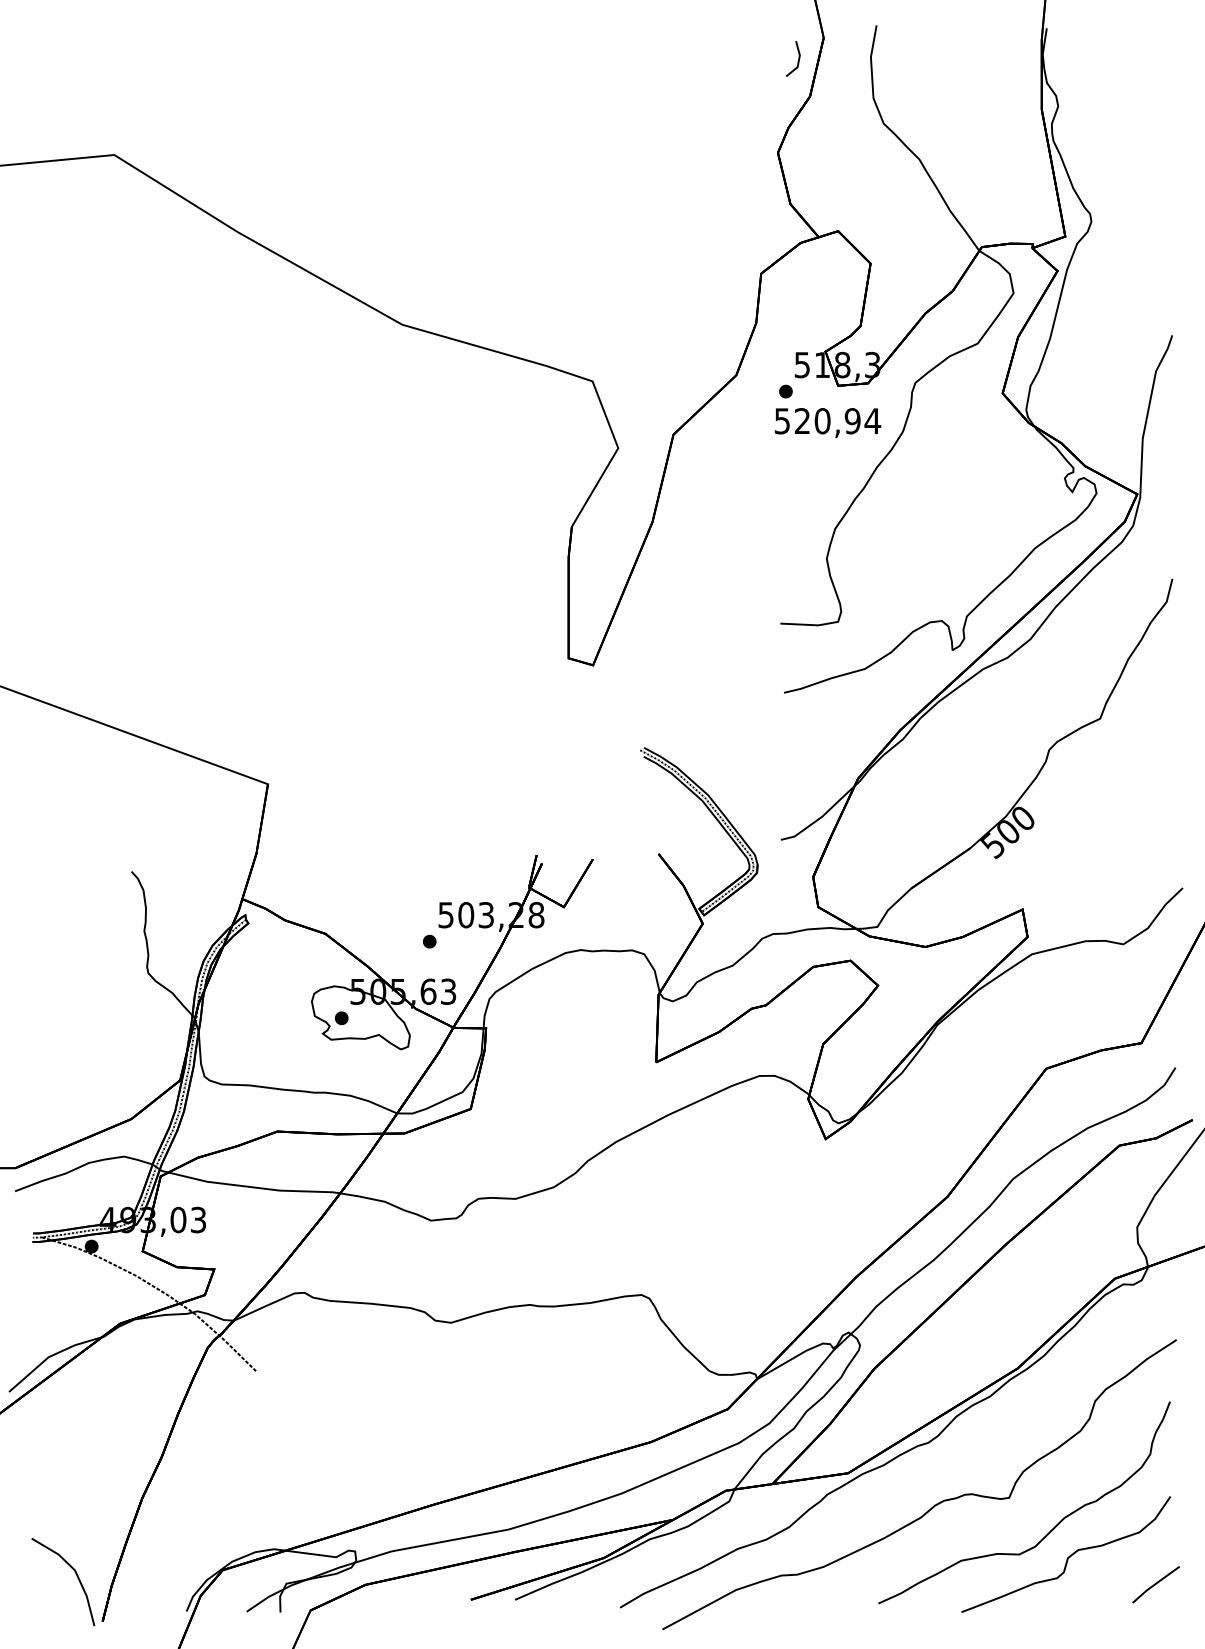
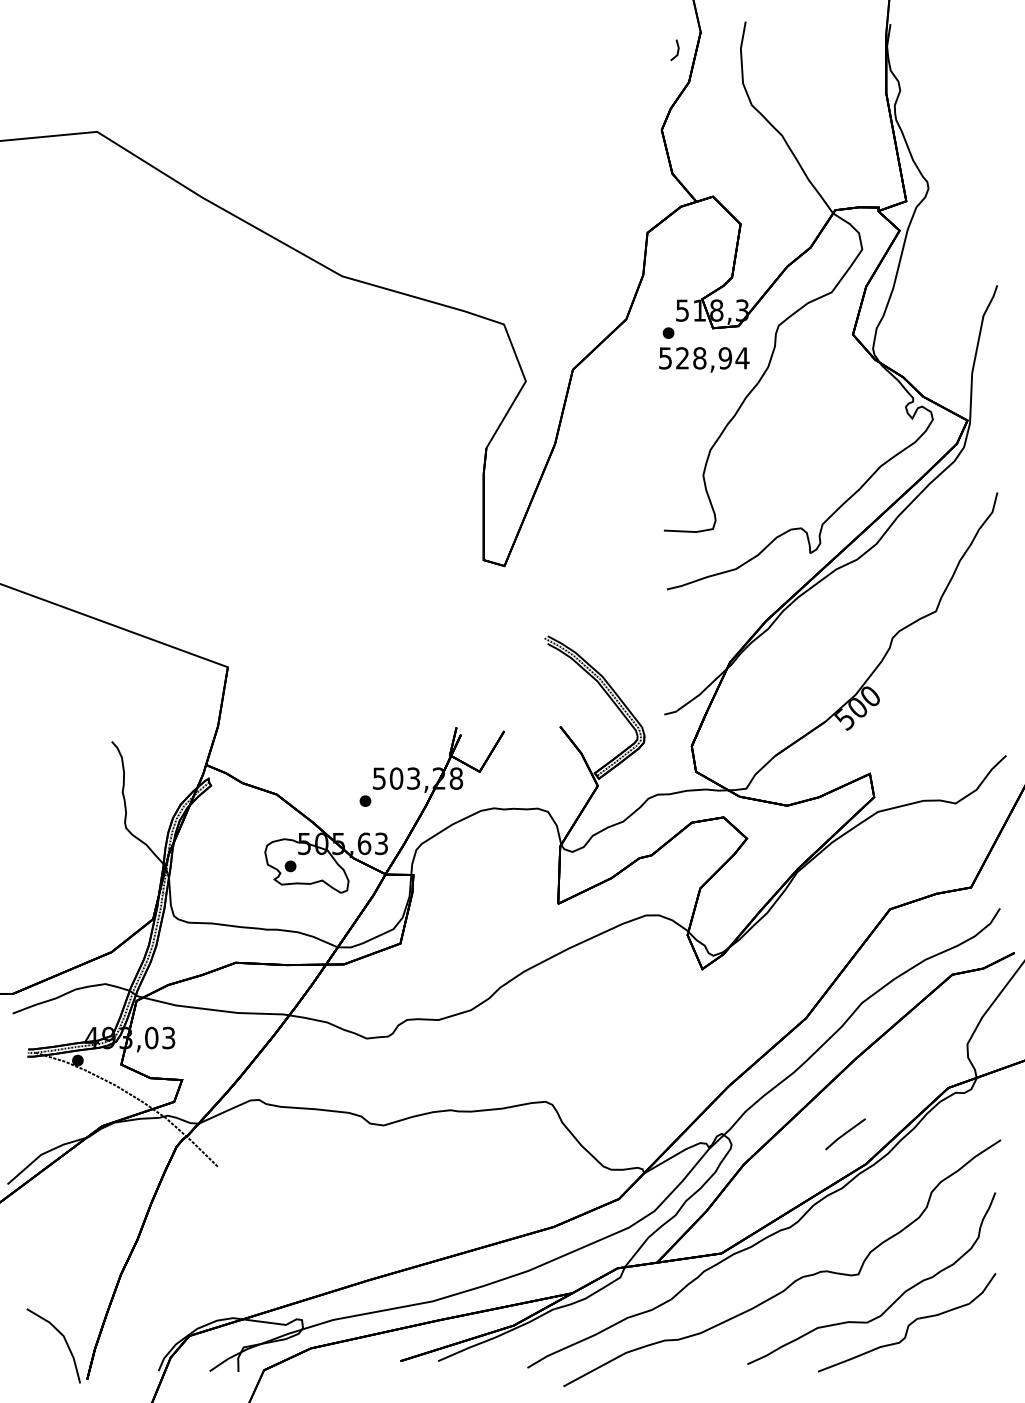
part: (792, 59) -> (674, 50), size x0.7
text: (822, 421) -> (699, 358), 520,94 -> 528,94
part: (1156, 1584) -> (845, 1134), moved

